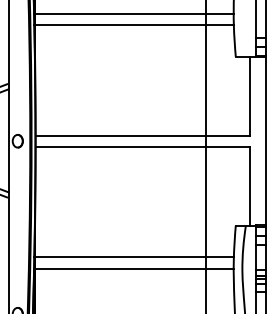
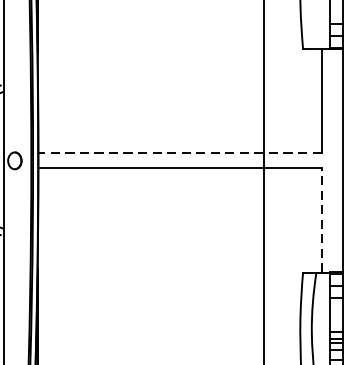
line: (133, 25) -> (167, 7), removed
line: (142, 135) -> (179, 153), solid -> dashed
line: (249, 185) -> (321, 219), solid -> dashed
line: (133, 257) -> (167, 314), removed
line: (133, 268) -> (167, 329), removed

